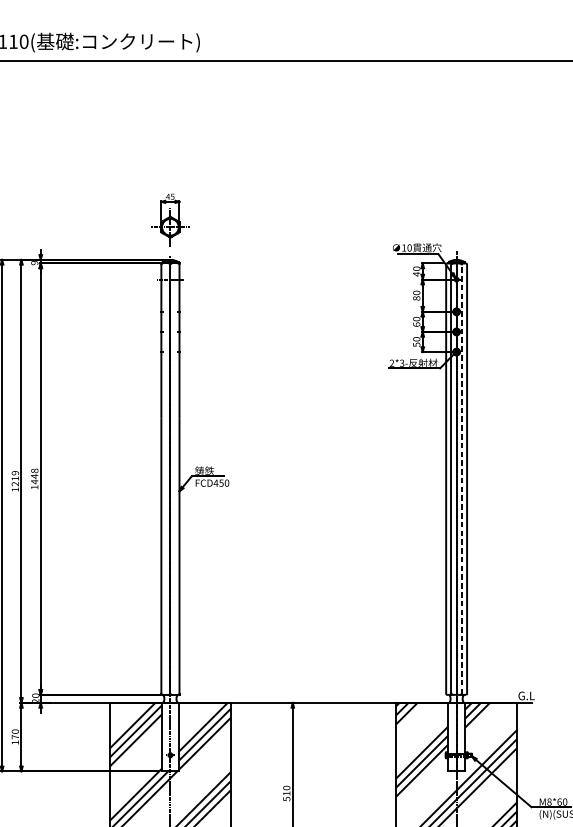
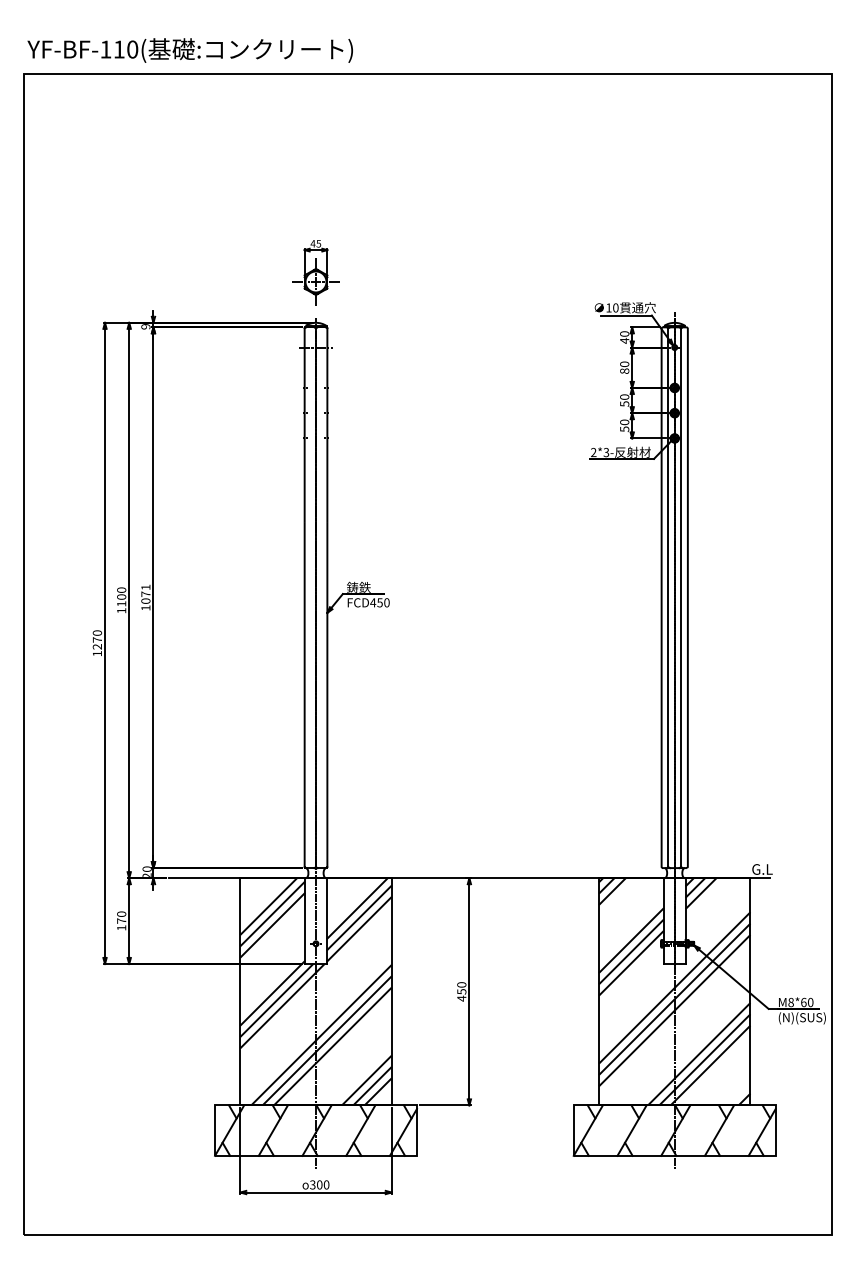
text: (416, 324) -> (624, 403), 60 -> 50
text: (34, 476) -> (145, 594), 1448 -> 1071
text: (15, 478) -> (121, 596), 1219 -> 1100
line: (462, 478) -> (681, 597), dashed -> solid
text: (286, 796) -> (461, 995), 510 -> 450

